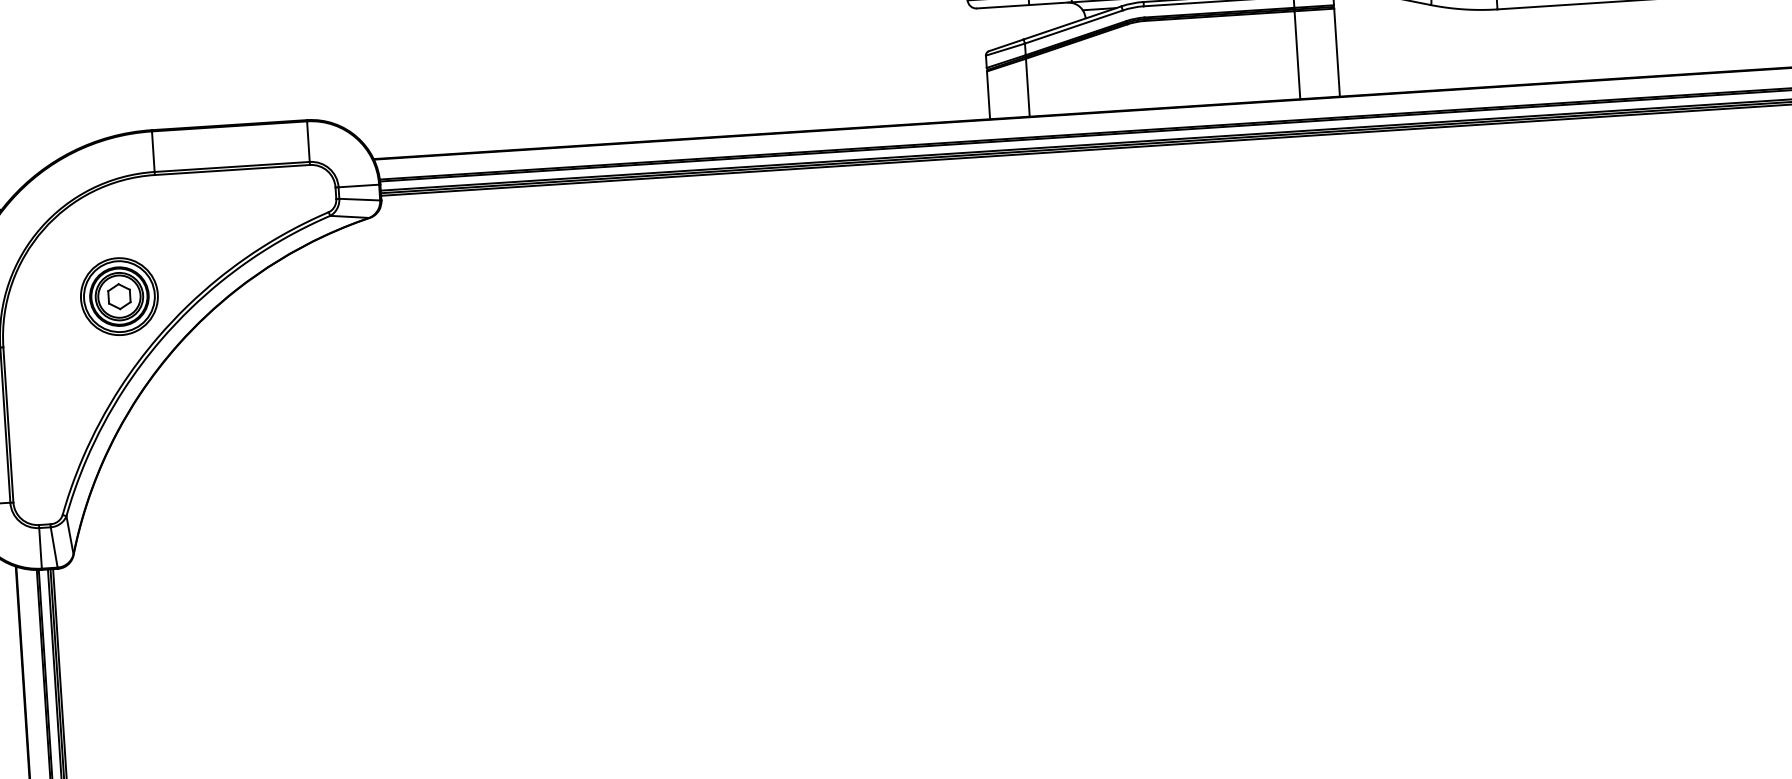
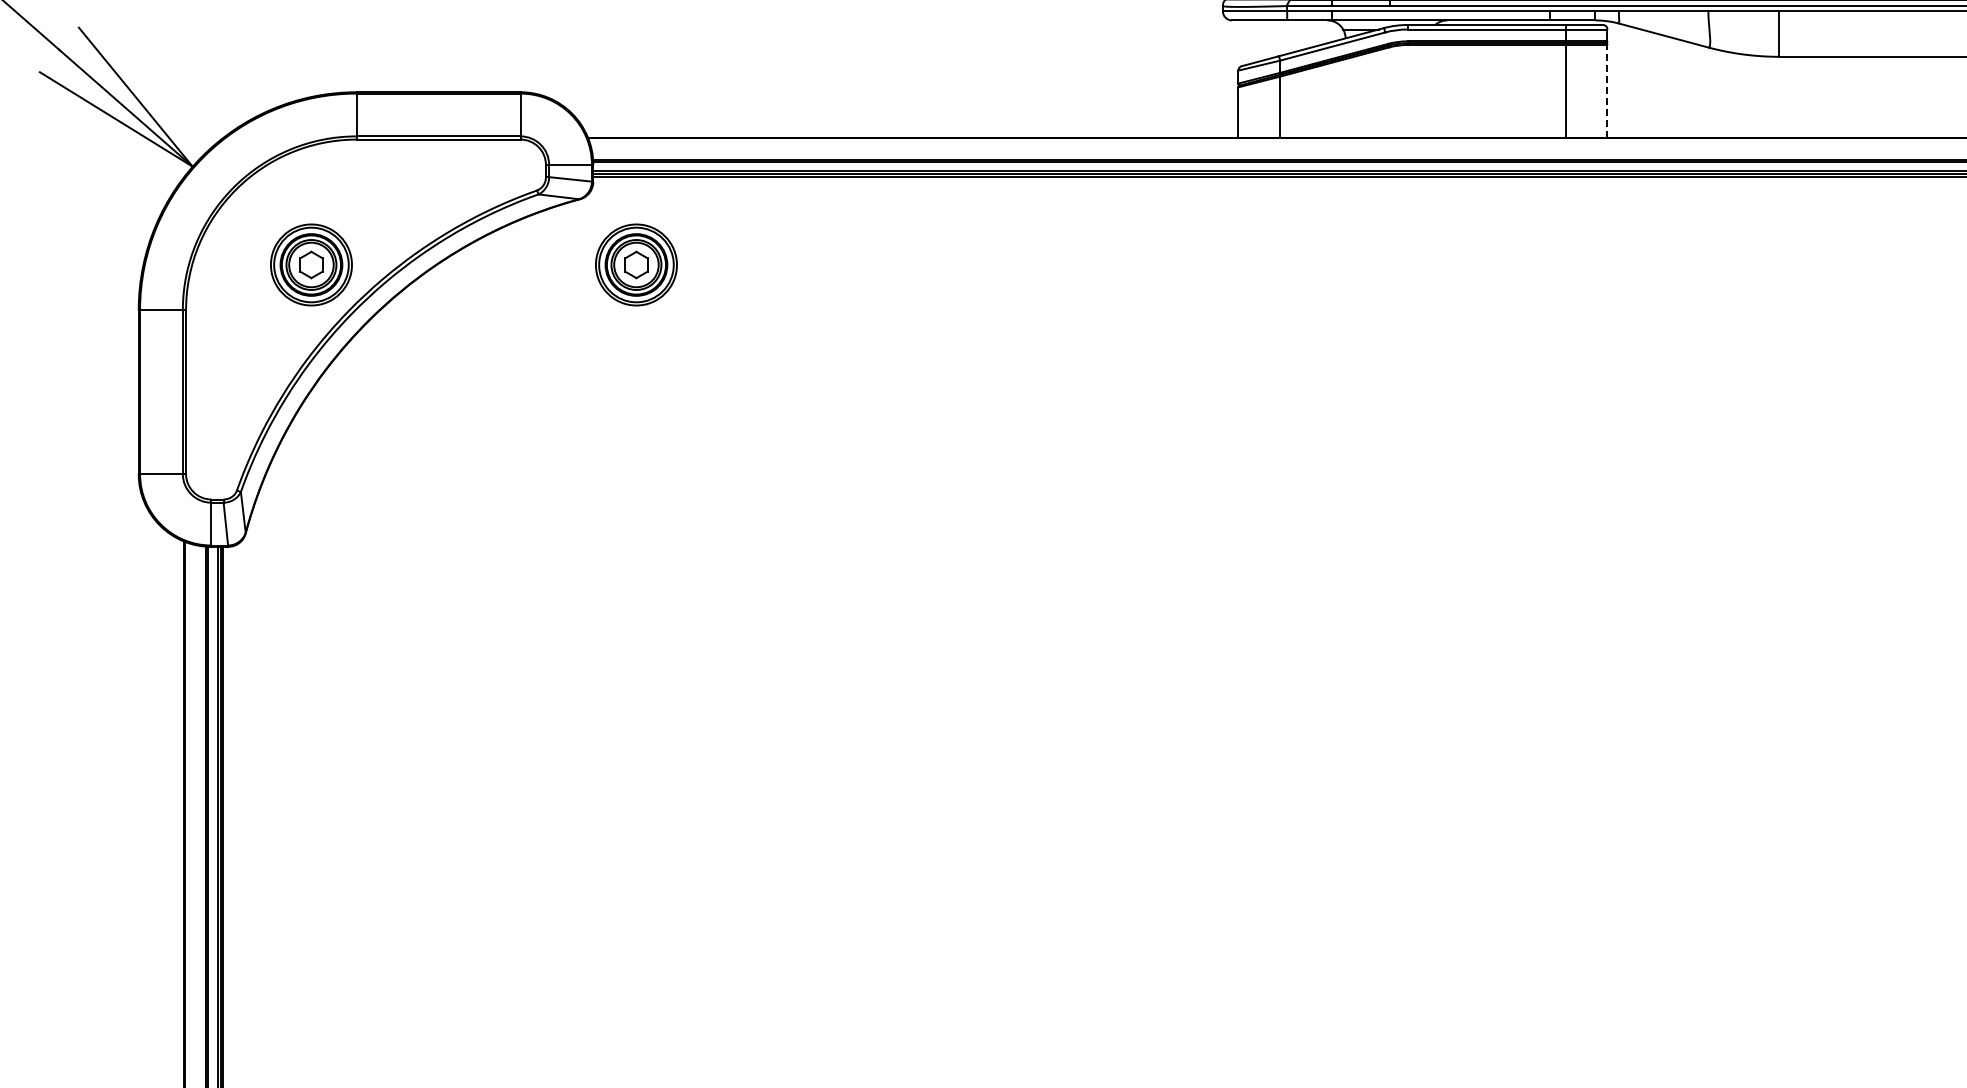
line: (1337, 51) -> (1607, 90), solid -> dashed
part: (427, 276) -> (636, 264), added

